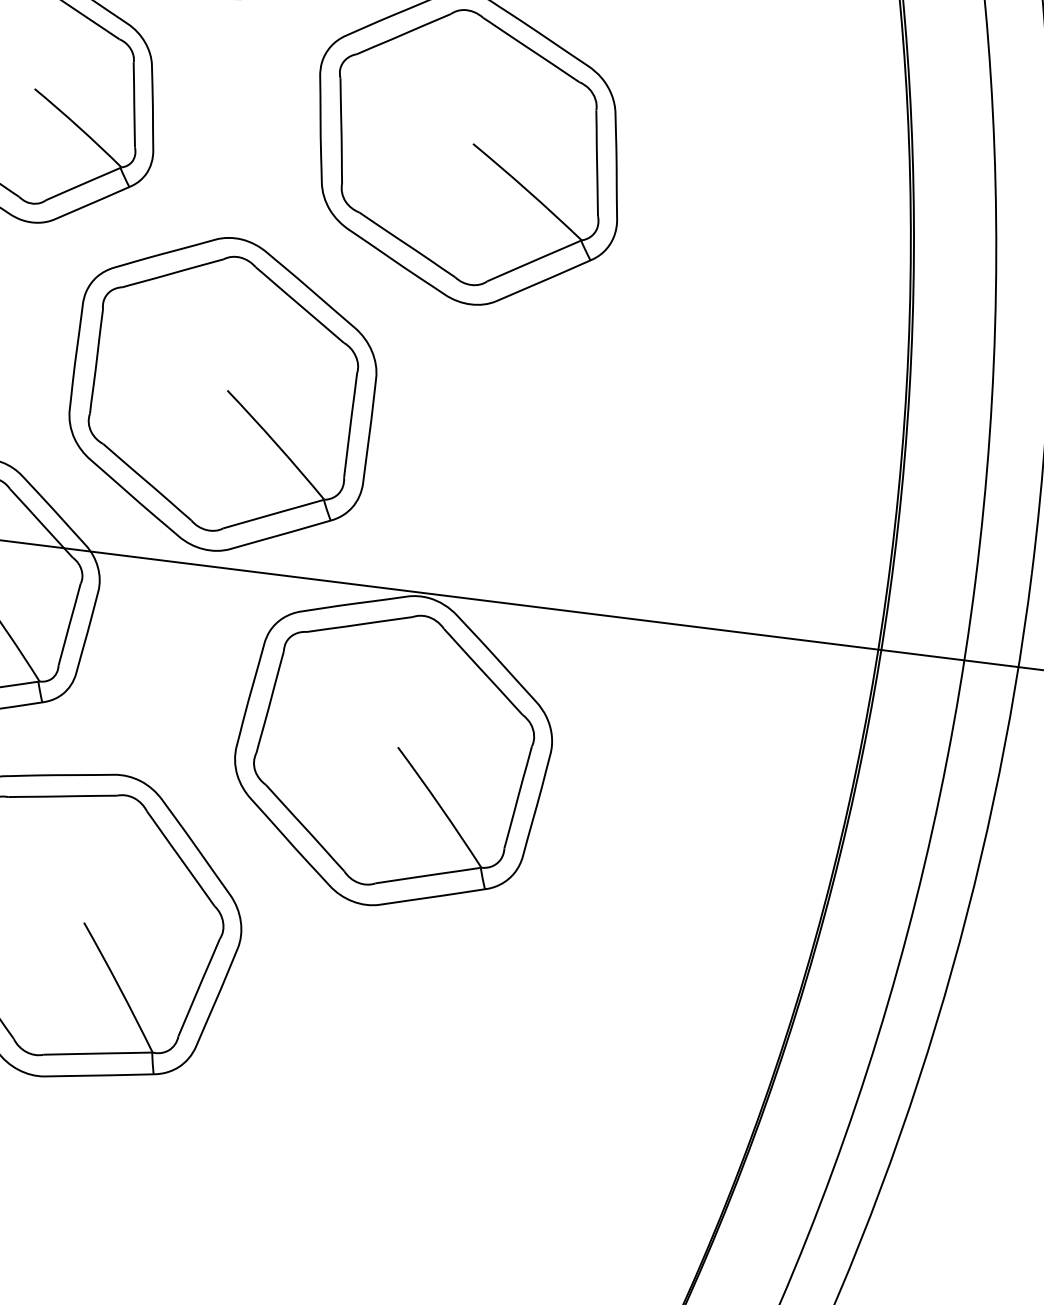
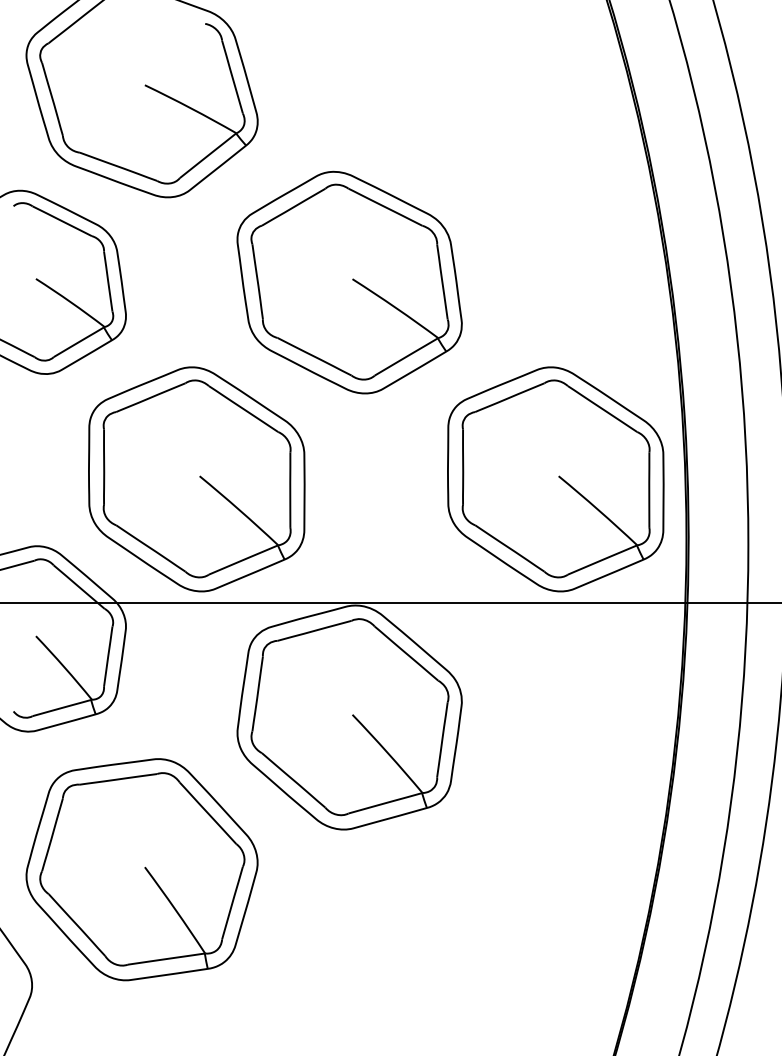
part: (719, 456) -> (555, 479), added

